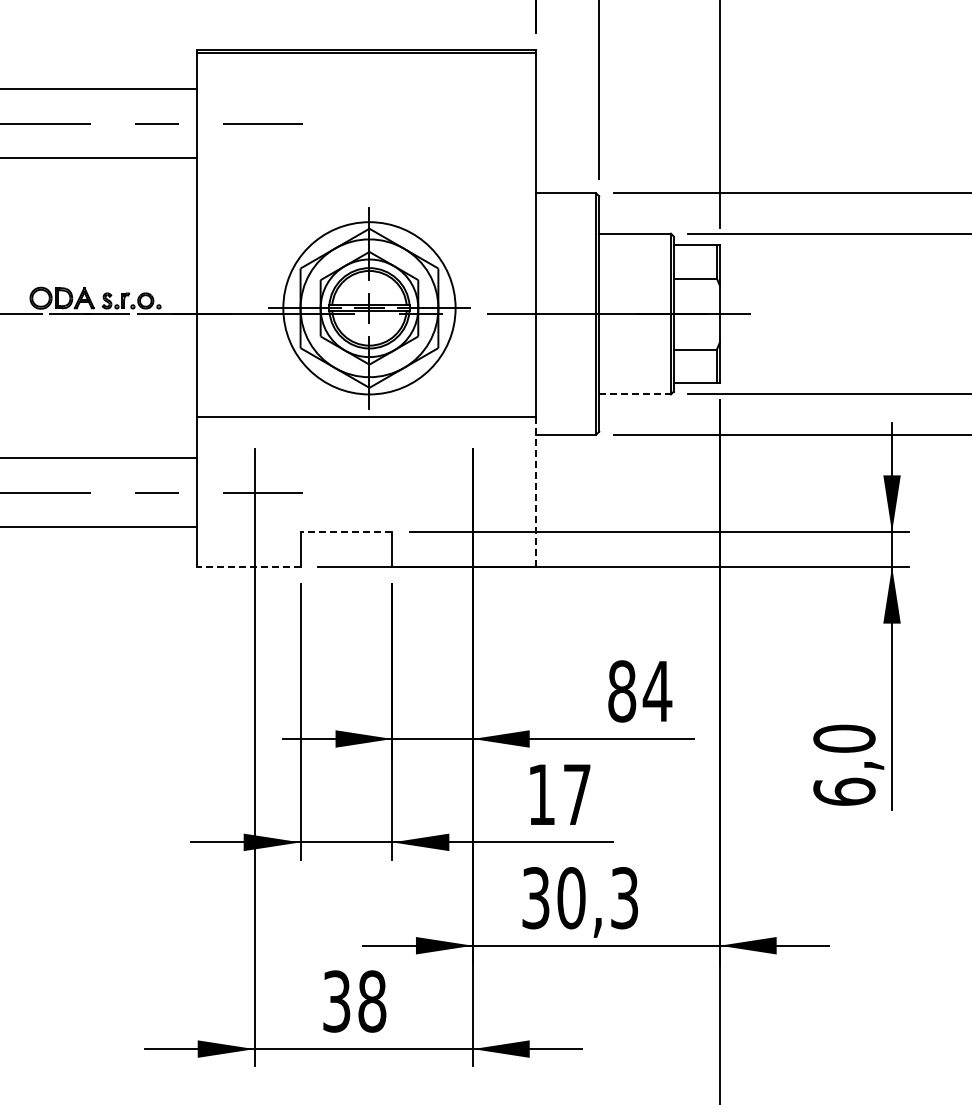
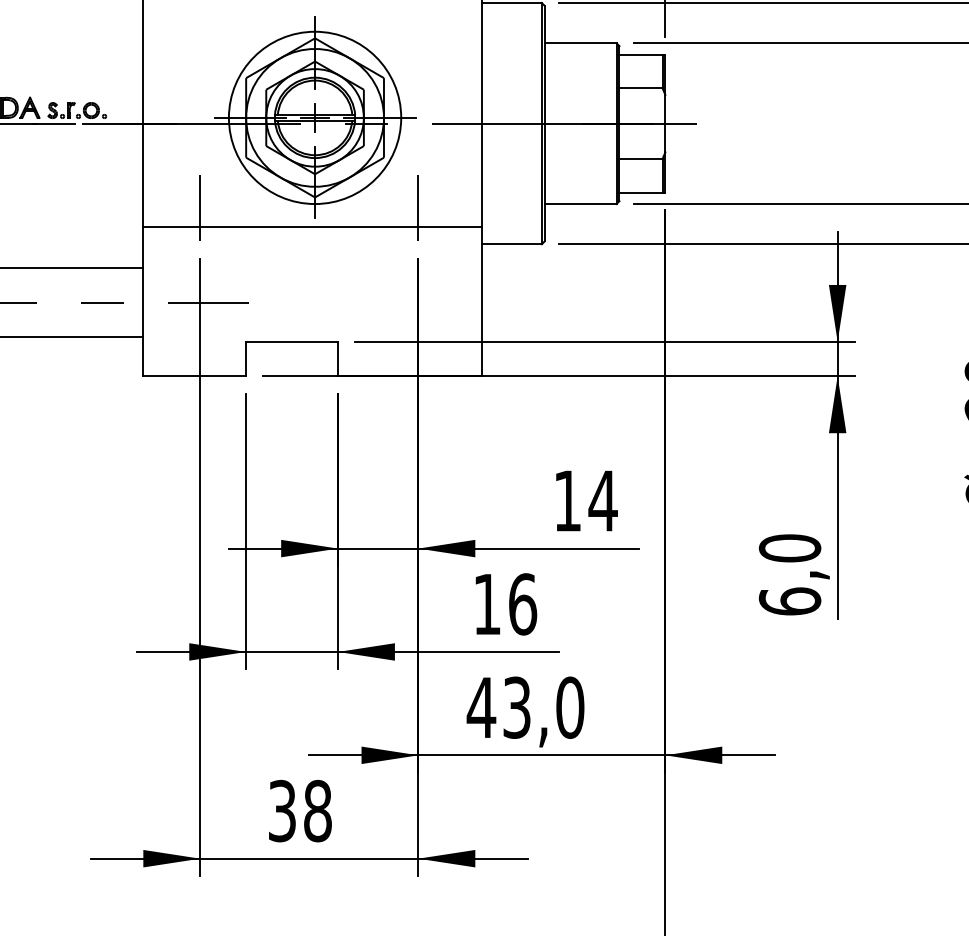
line: (635, 394) -> (581, 204), dashed -> solid
line: (254, 398) -> (200, 208), added
line: (472, 398) -> (418, 208), added
line: (536, 492) -> (482, 302), dashed -> solid
line: (346, 532) -> (292, 342), dashed -> solid
line: (248, 566) -> (194, 376), dashed -> solid
text: (622, 691) -> (568, 501), 84 -> 14
text: (577, 794) -> (523, 604), 17 -> 16
text: (579, 898) -> (525, 708), 30,3 -> 43,0

